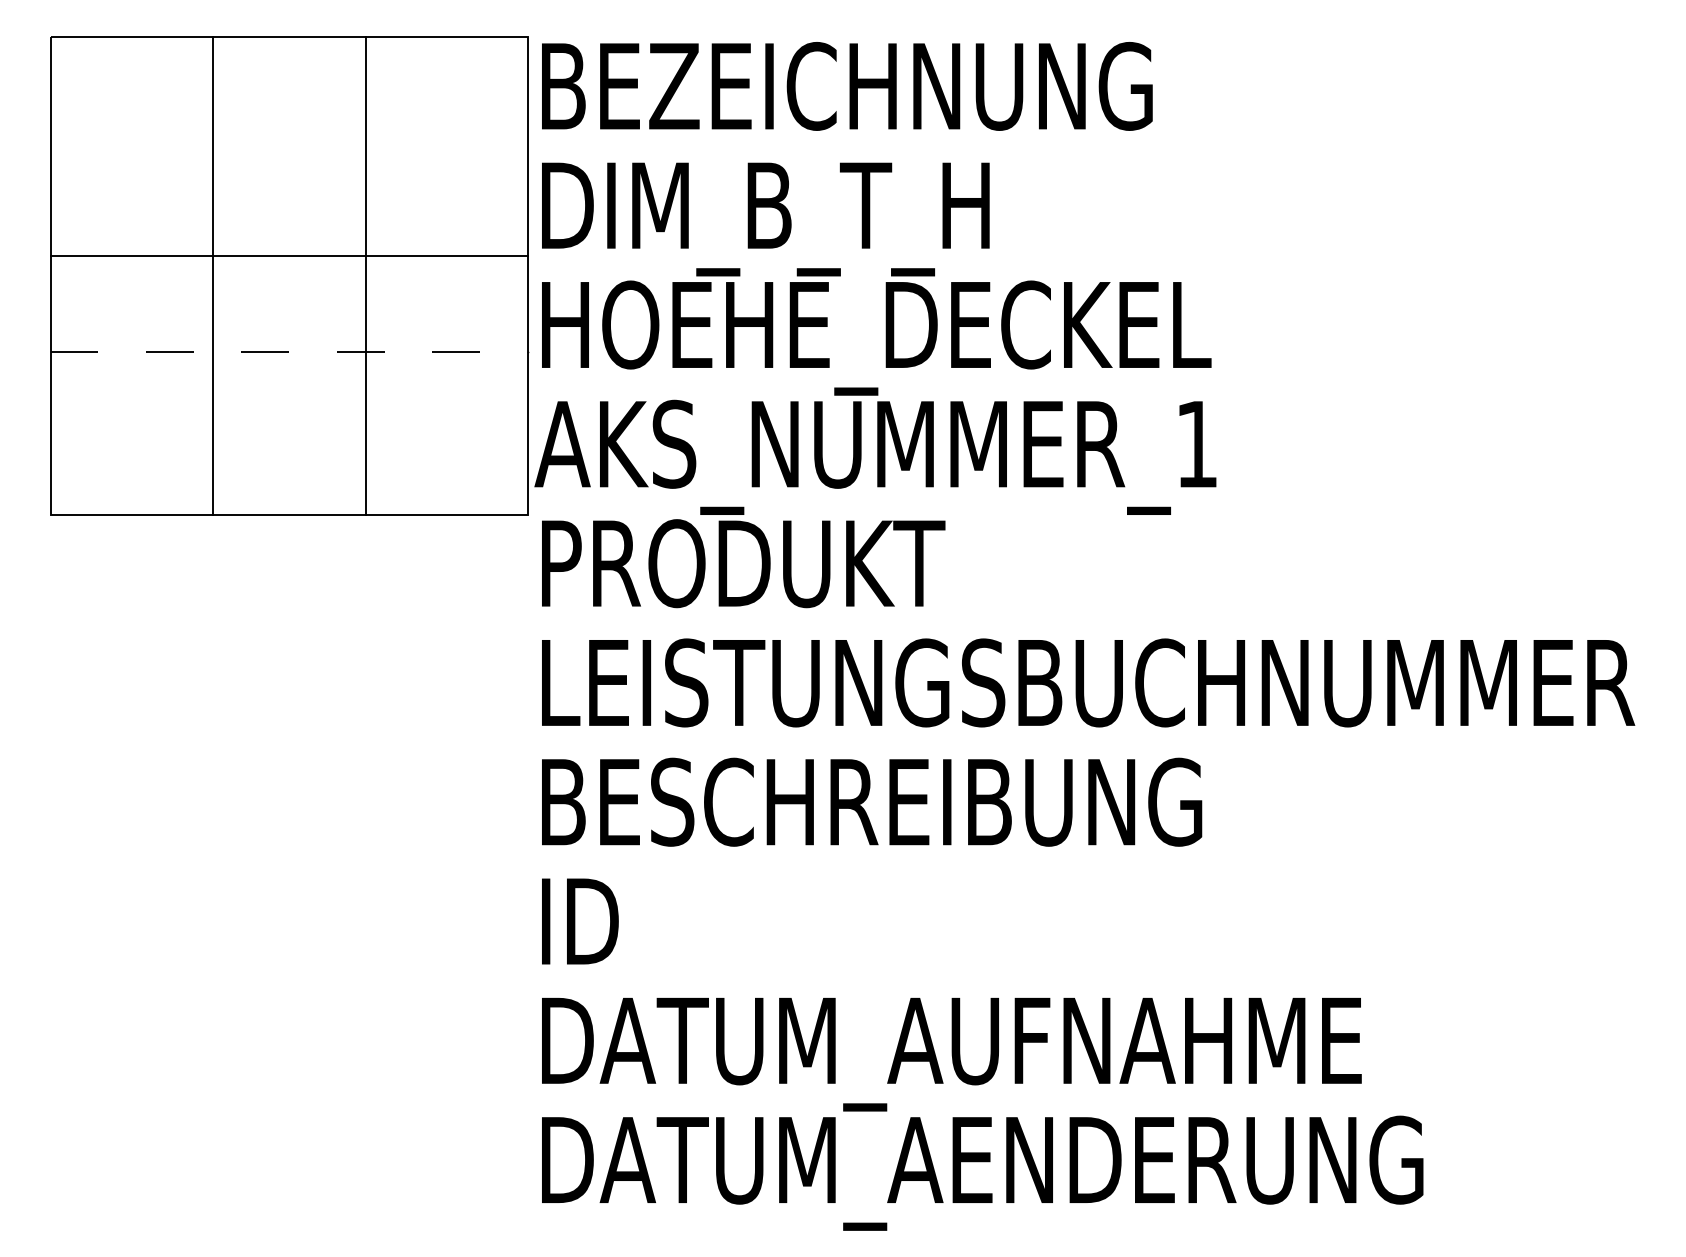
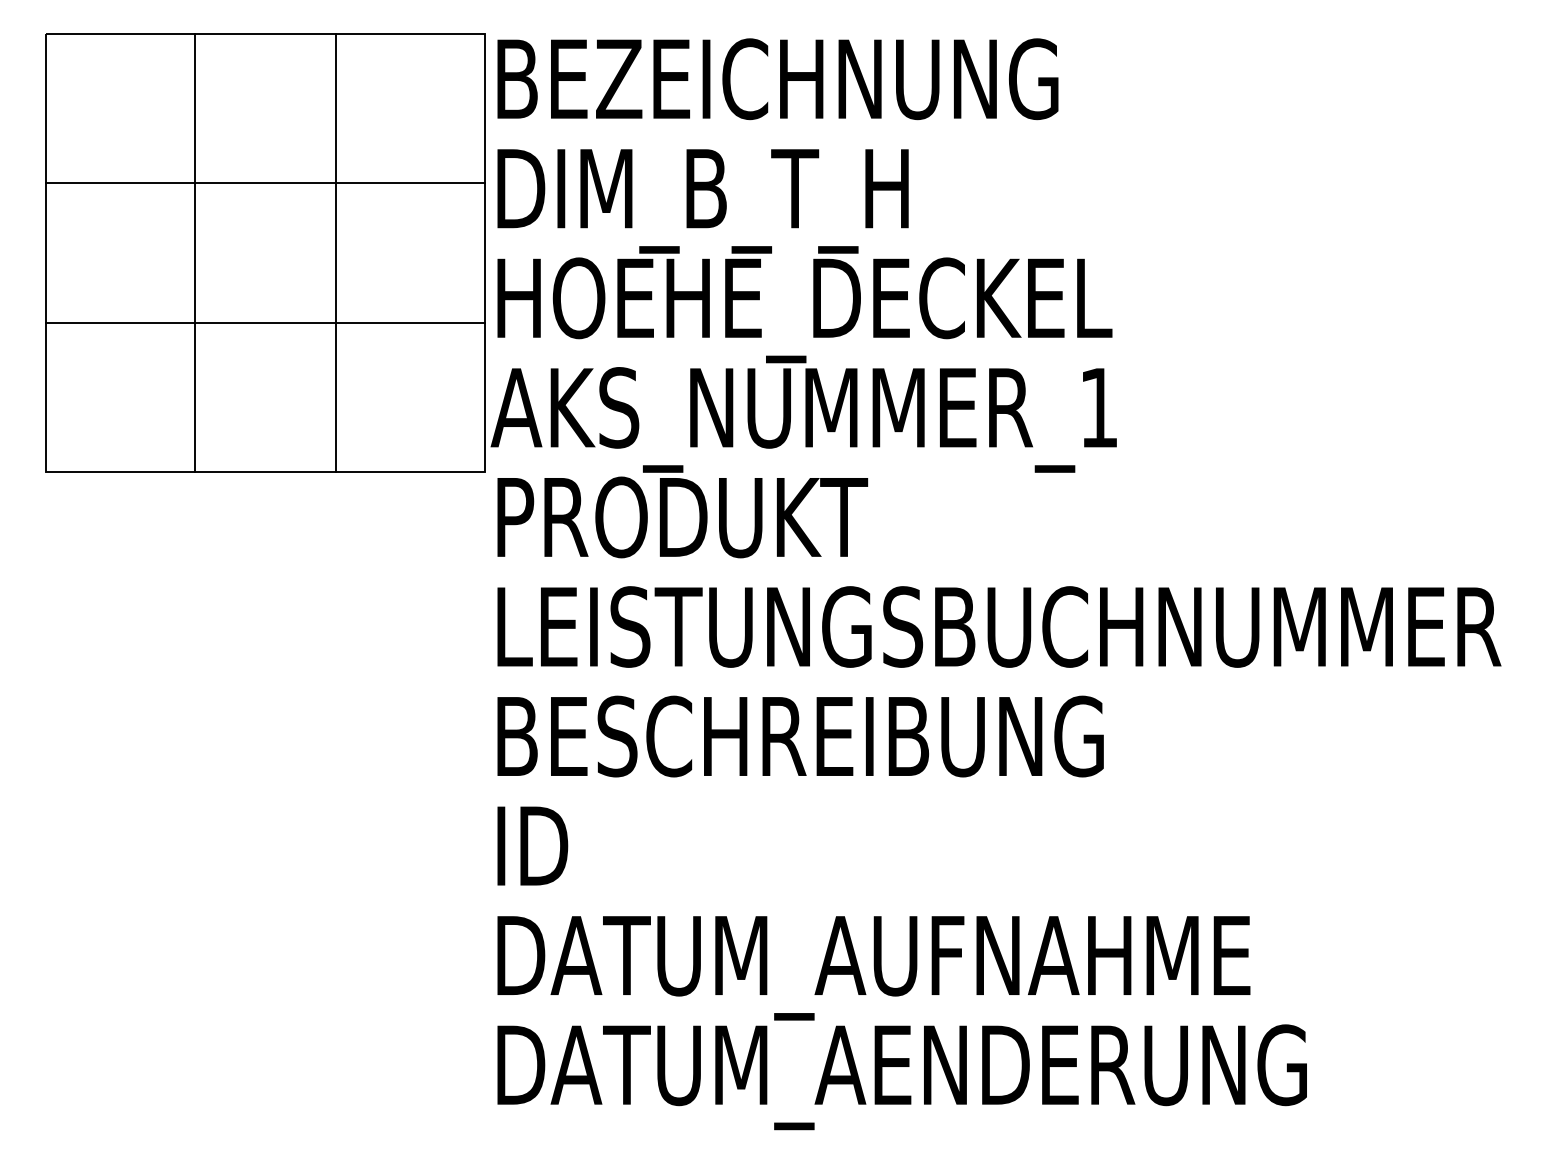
line: (288, 255) -> (264, 183), moved
line: (289, 352) -> (265, 323), dashed -> solid

